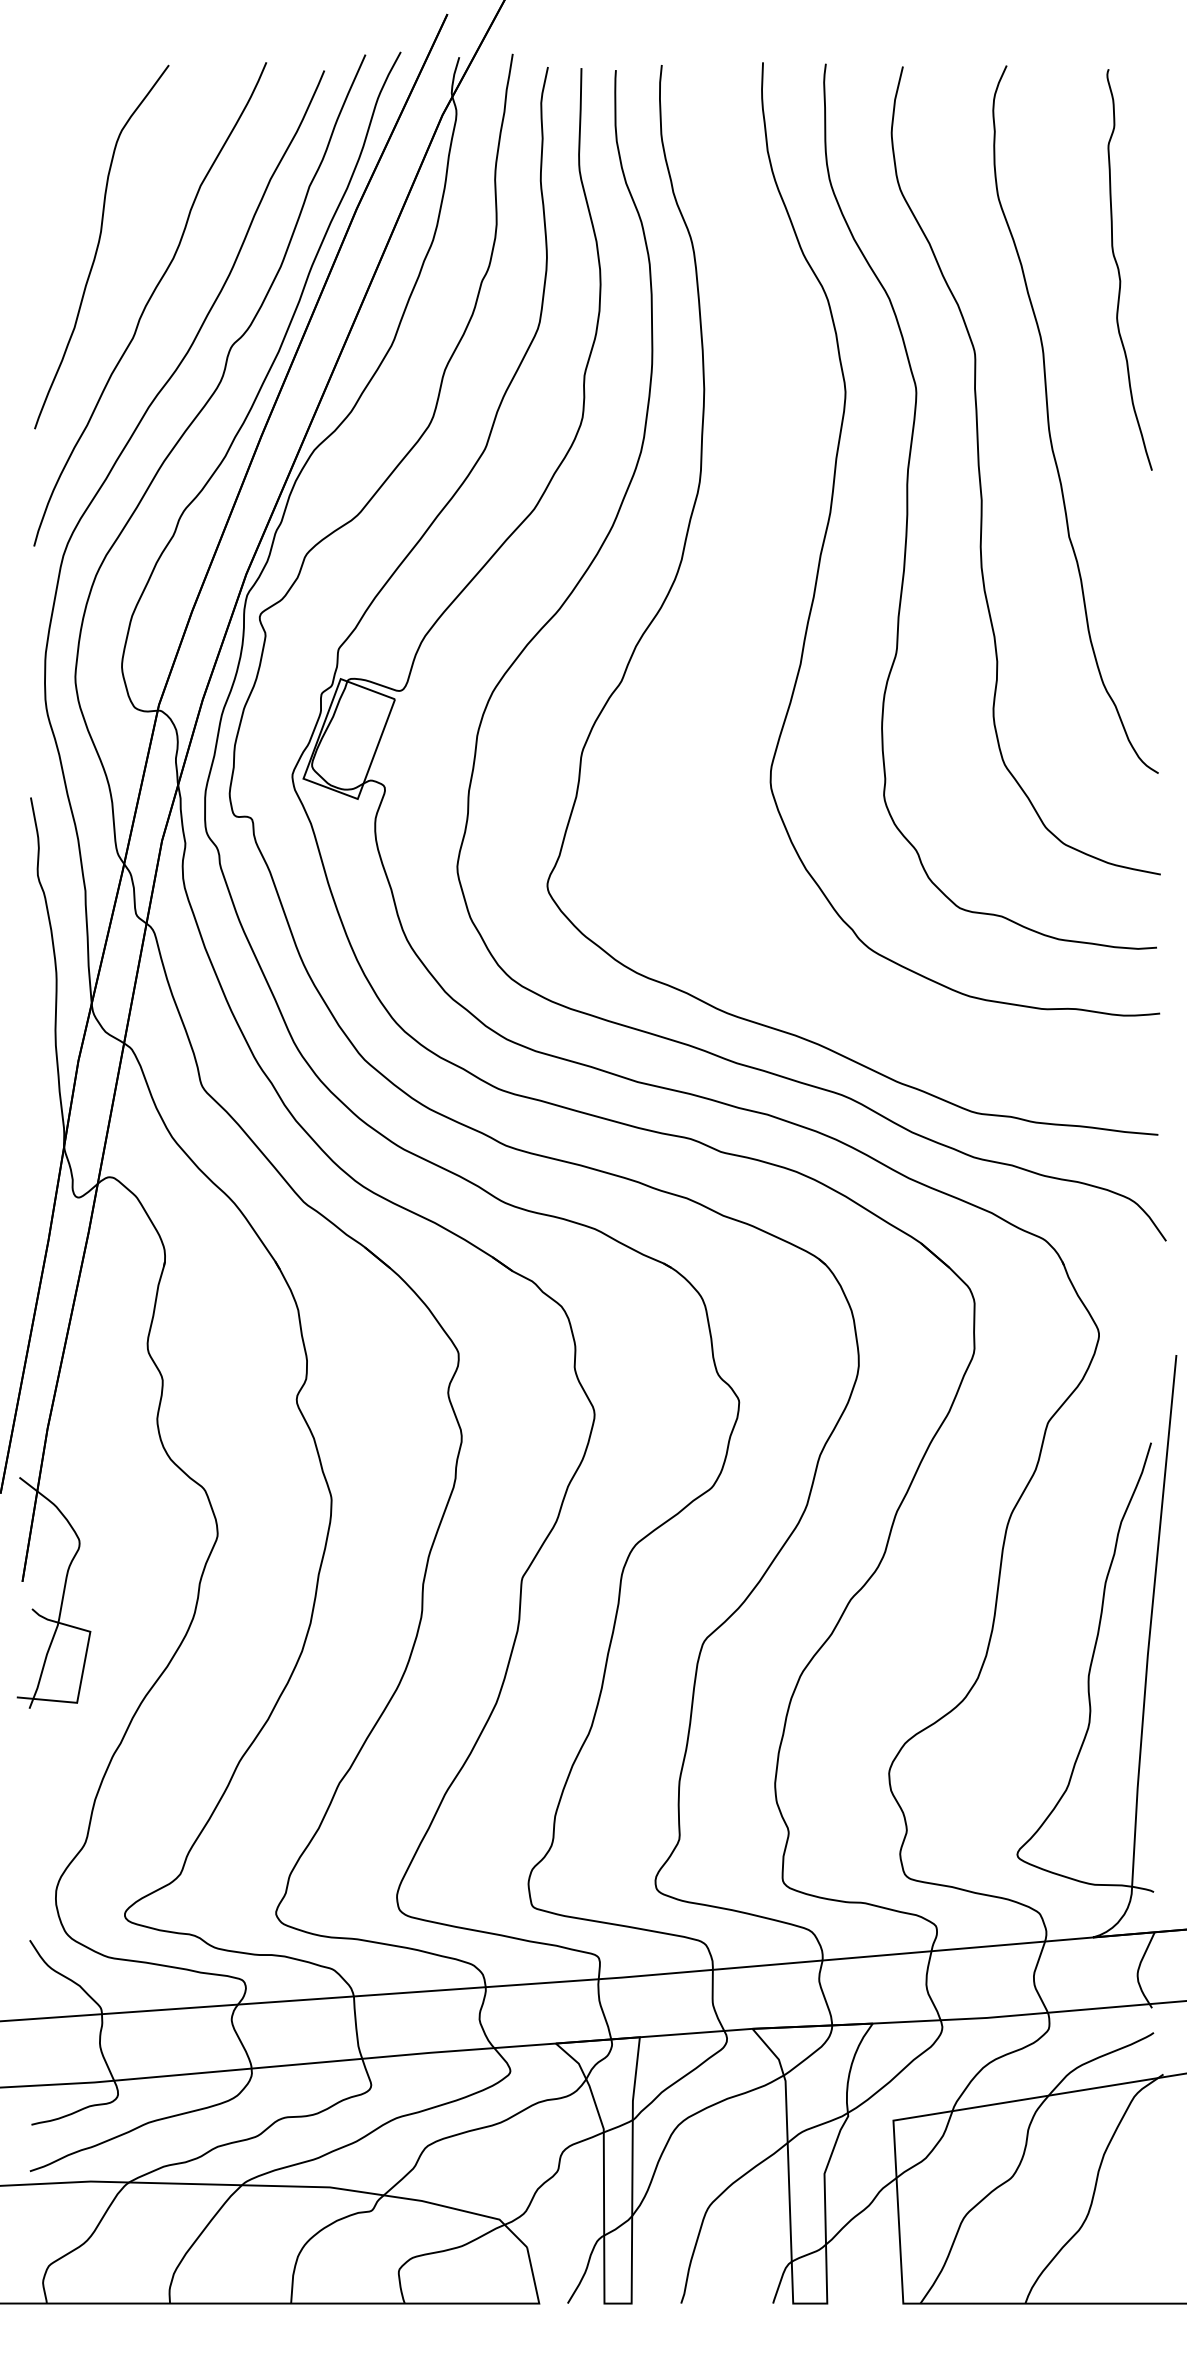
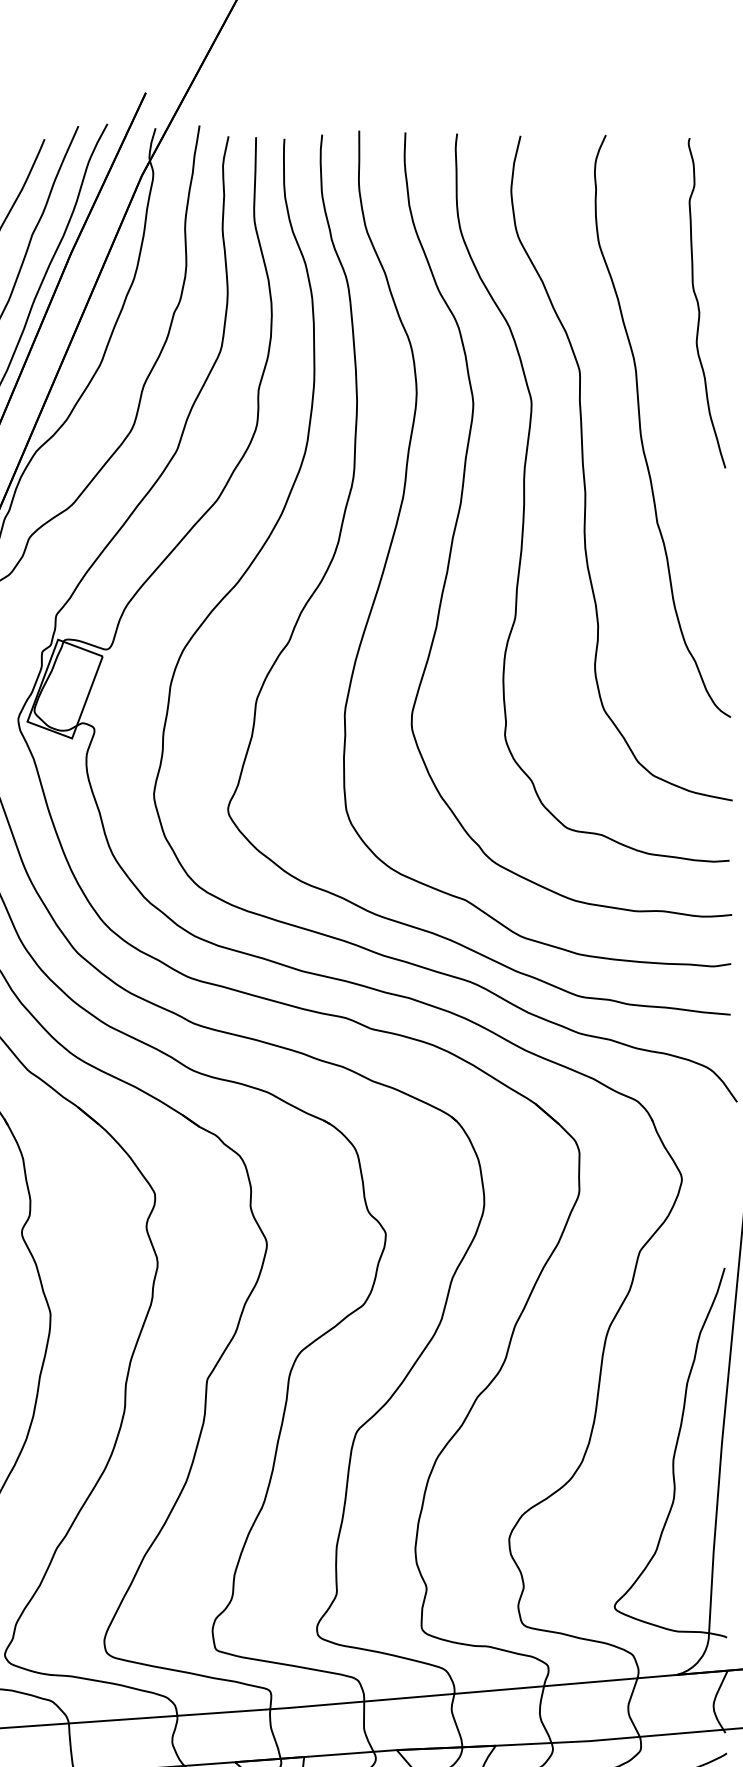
curve: (756, 526) -> (400, 514), added

